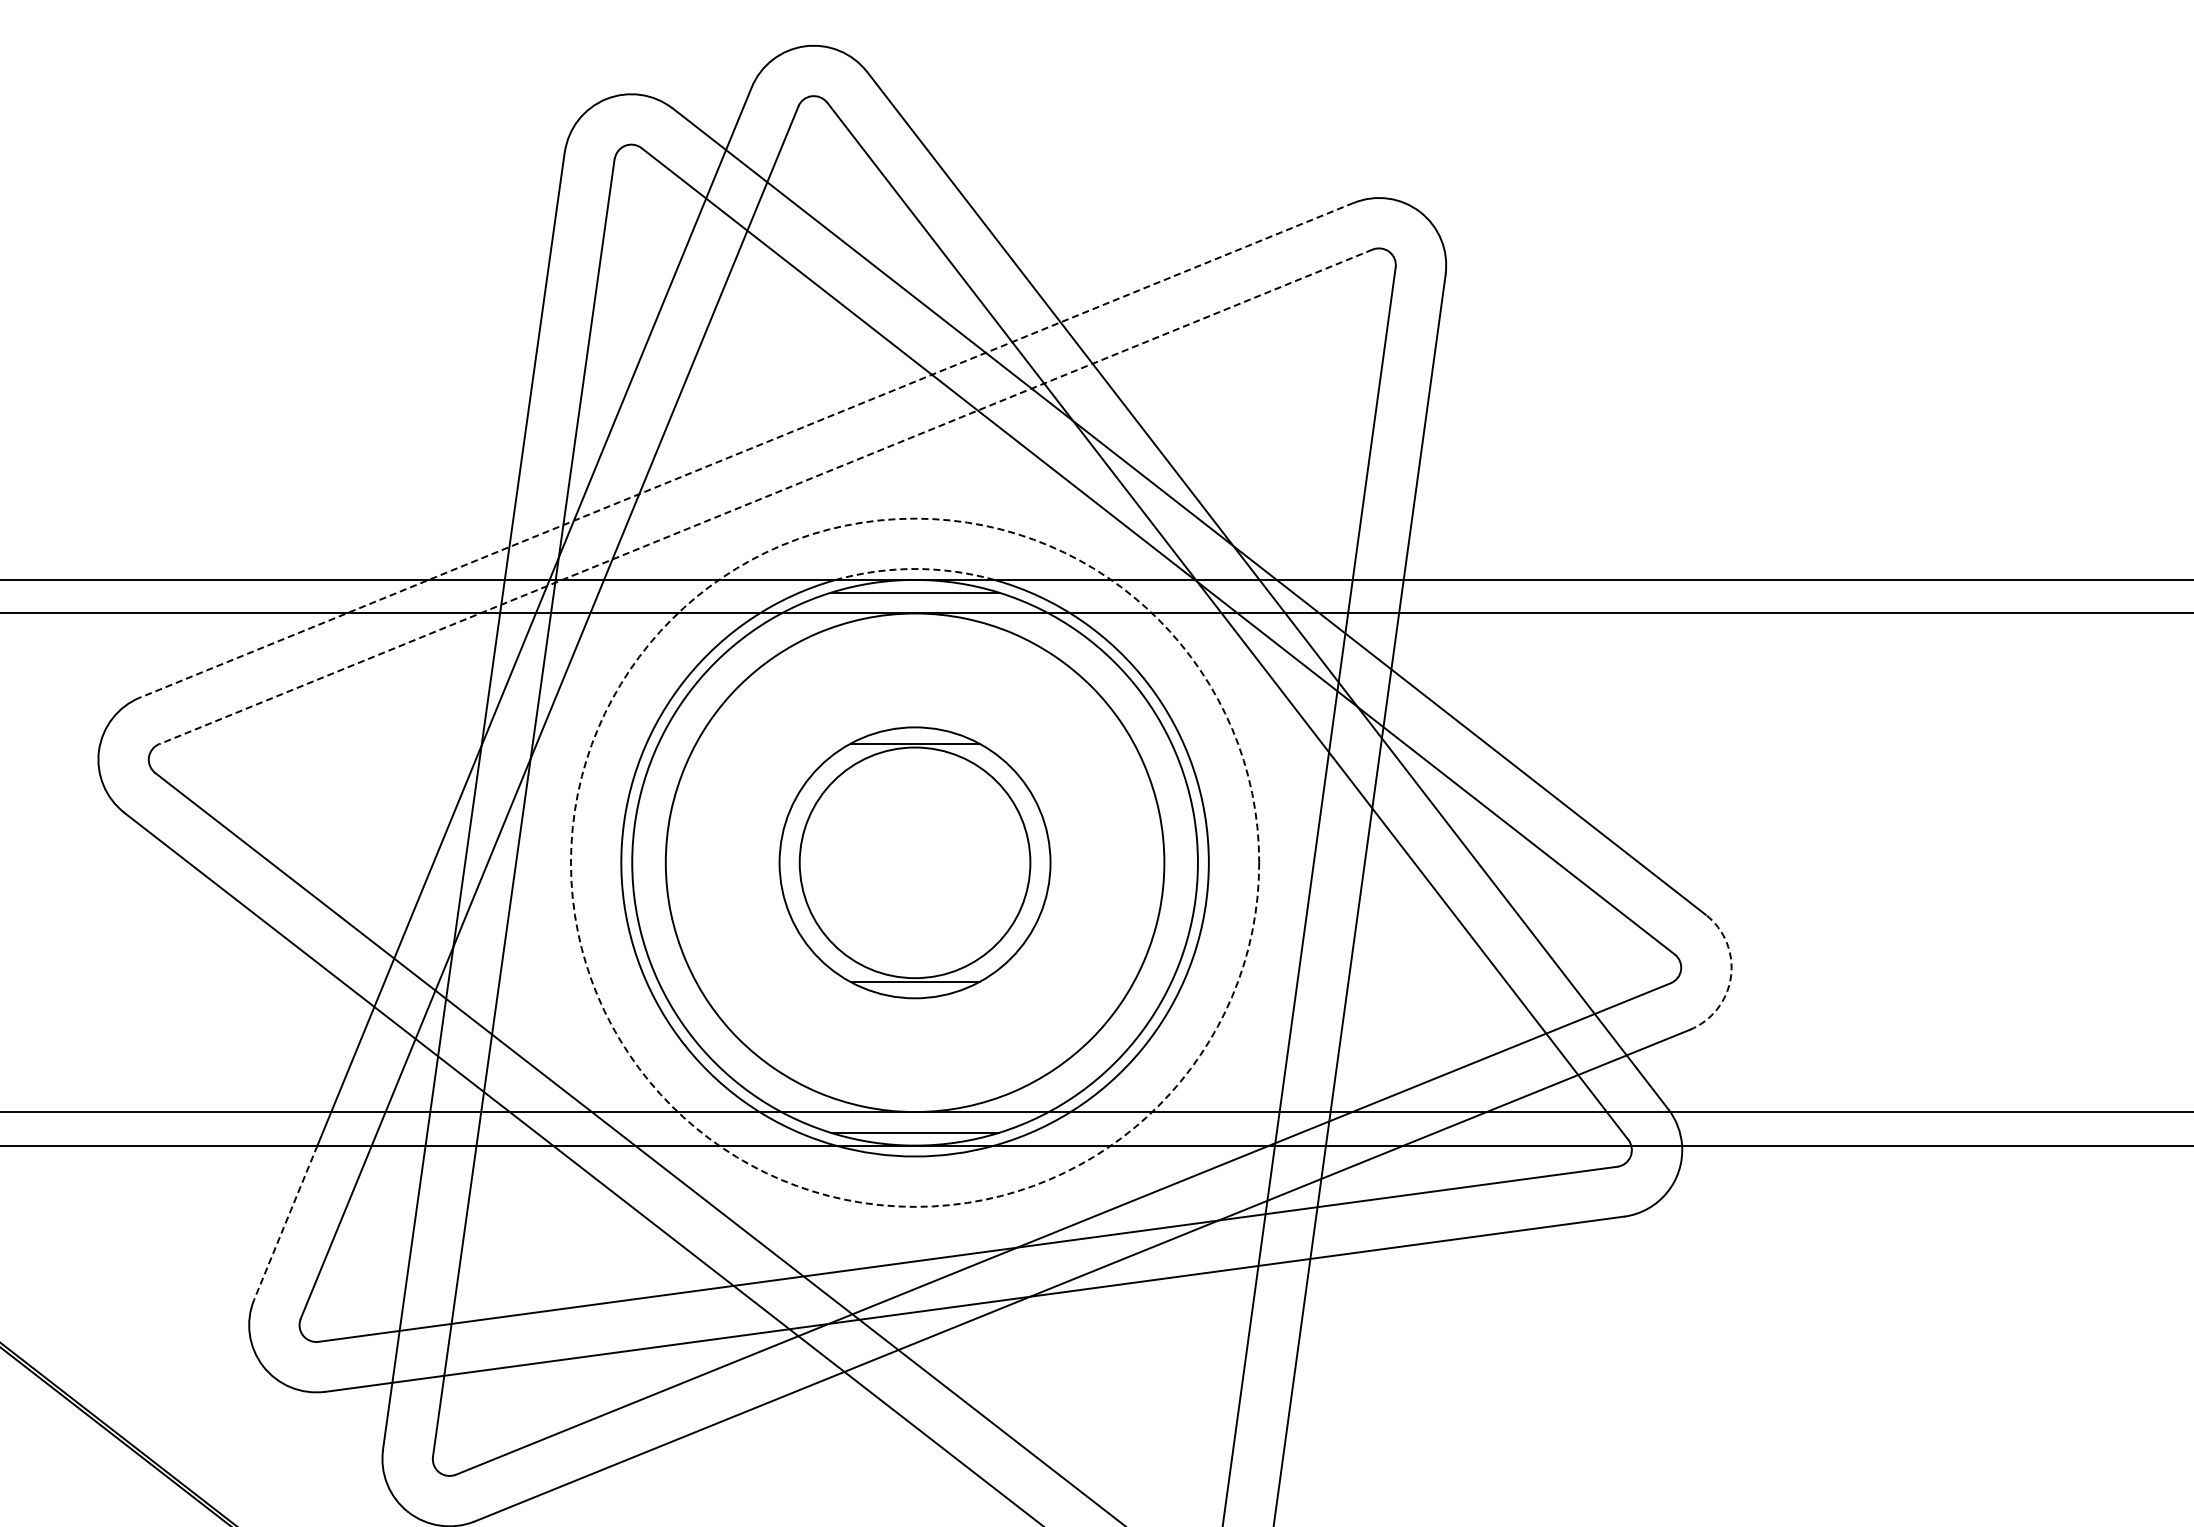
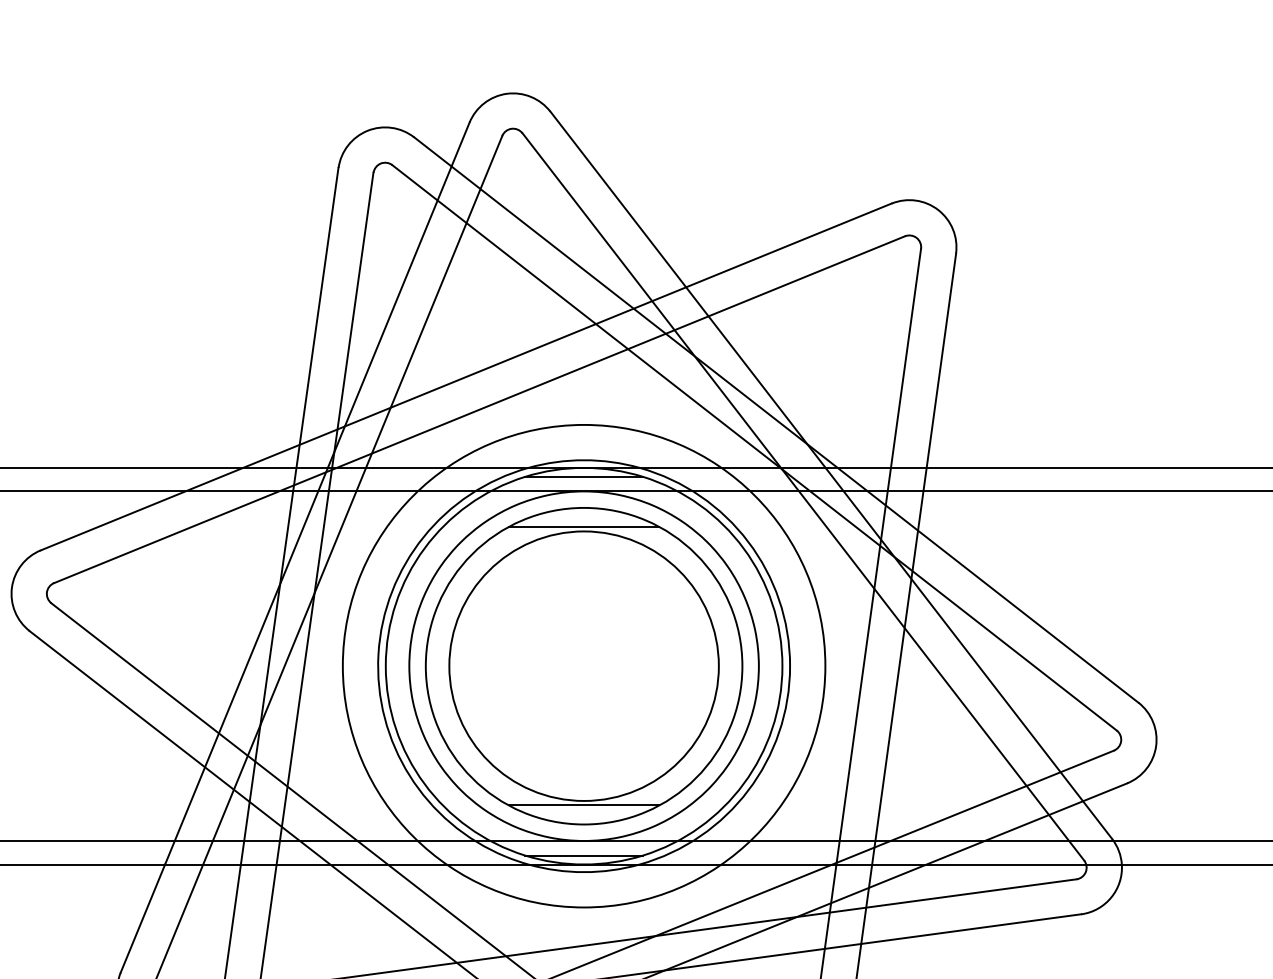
line: (746, 450) -> (465, 377), dashed -> solid
line: (765, 497) -> (479, 410), dashed -> solid
arc: (915, 569) -> (584, 460), dashed -> solid
circle: (914, 862) -> (583, 666), dashed -> solid
part: (914, 862) -> (583, 666), size x1.67
arc: (1730, 977) -> (1155, 746), dashed -> solid
line: (285, 1223) -> (142, 919), dashed -> solid

